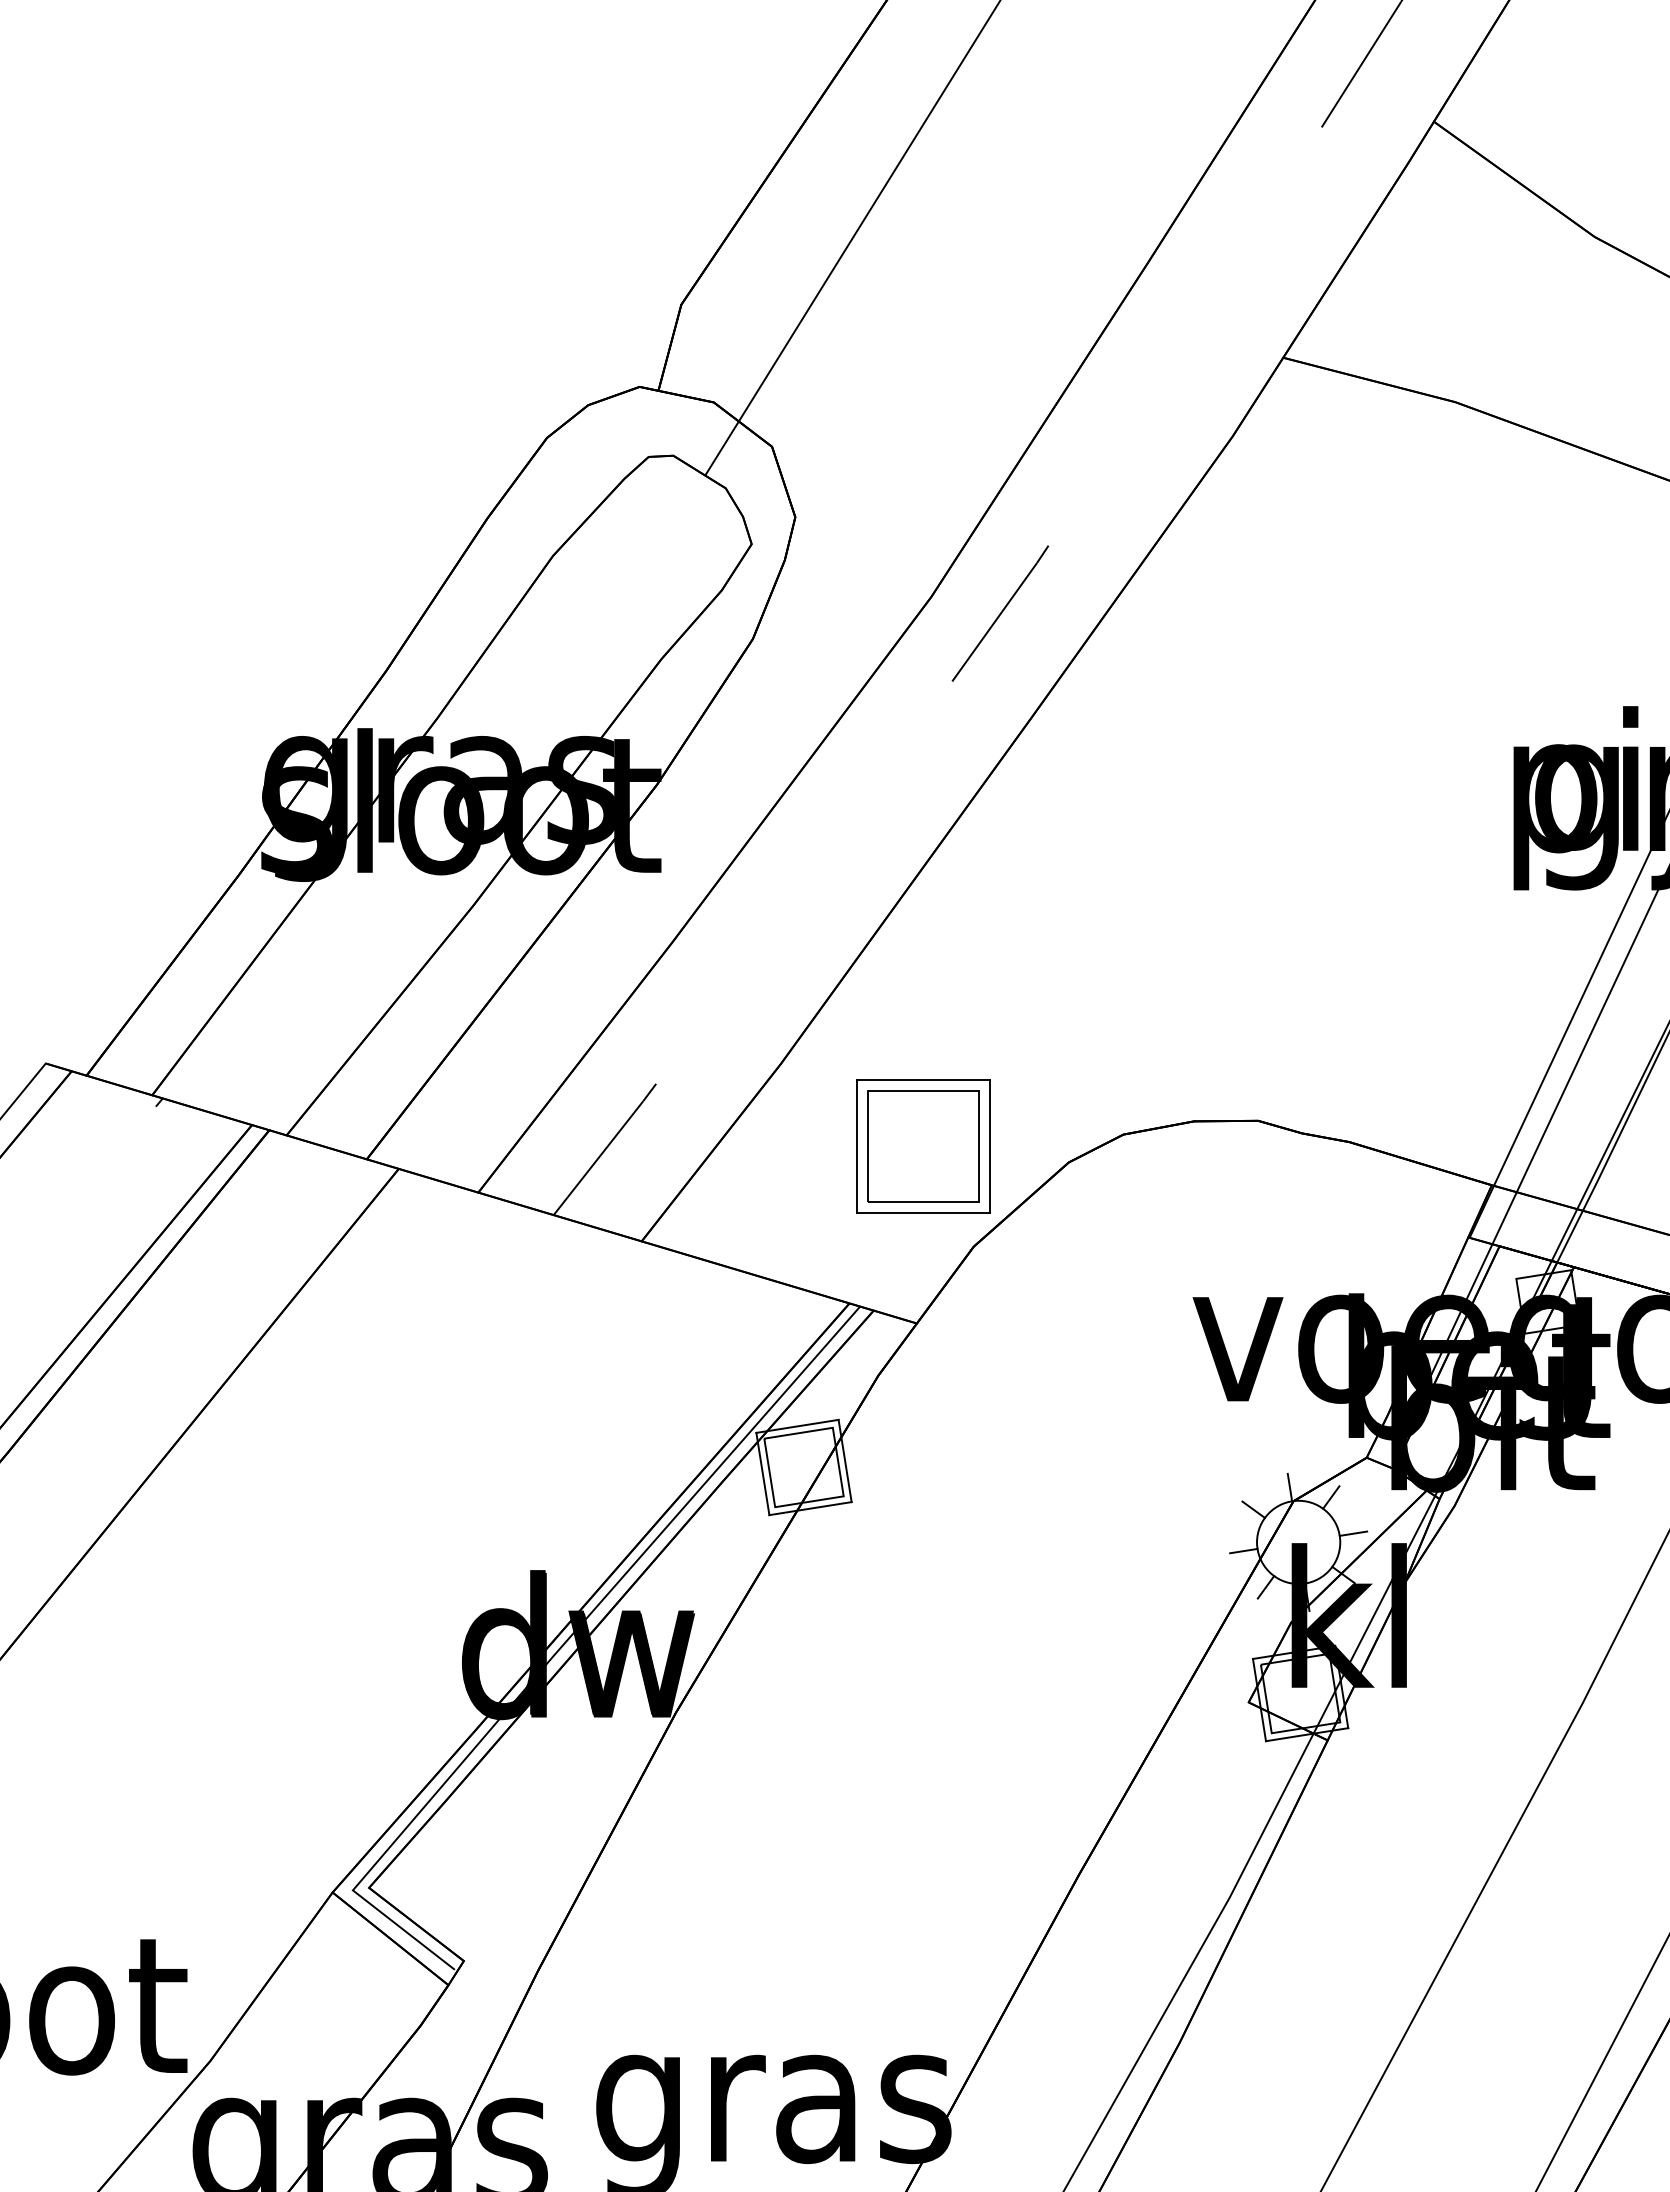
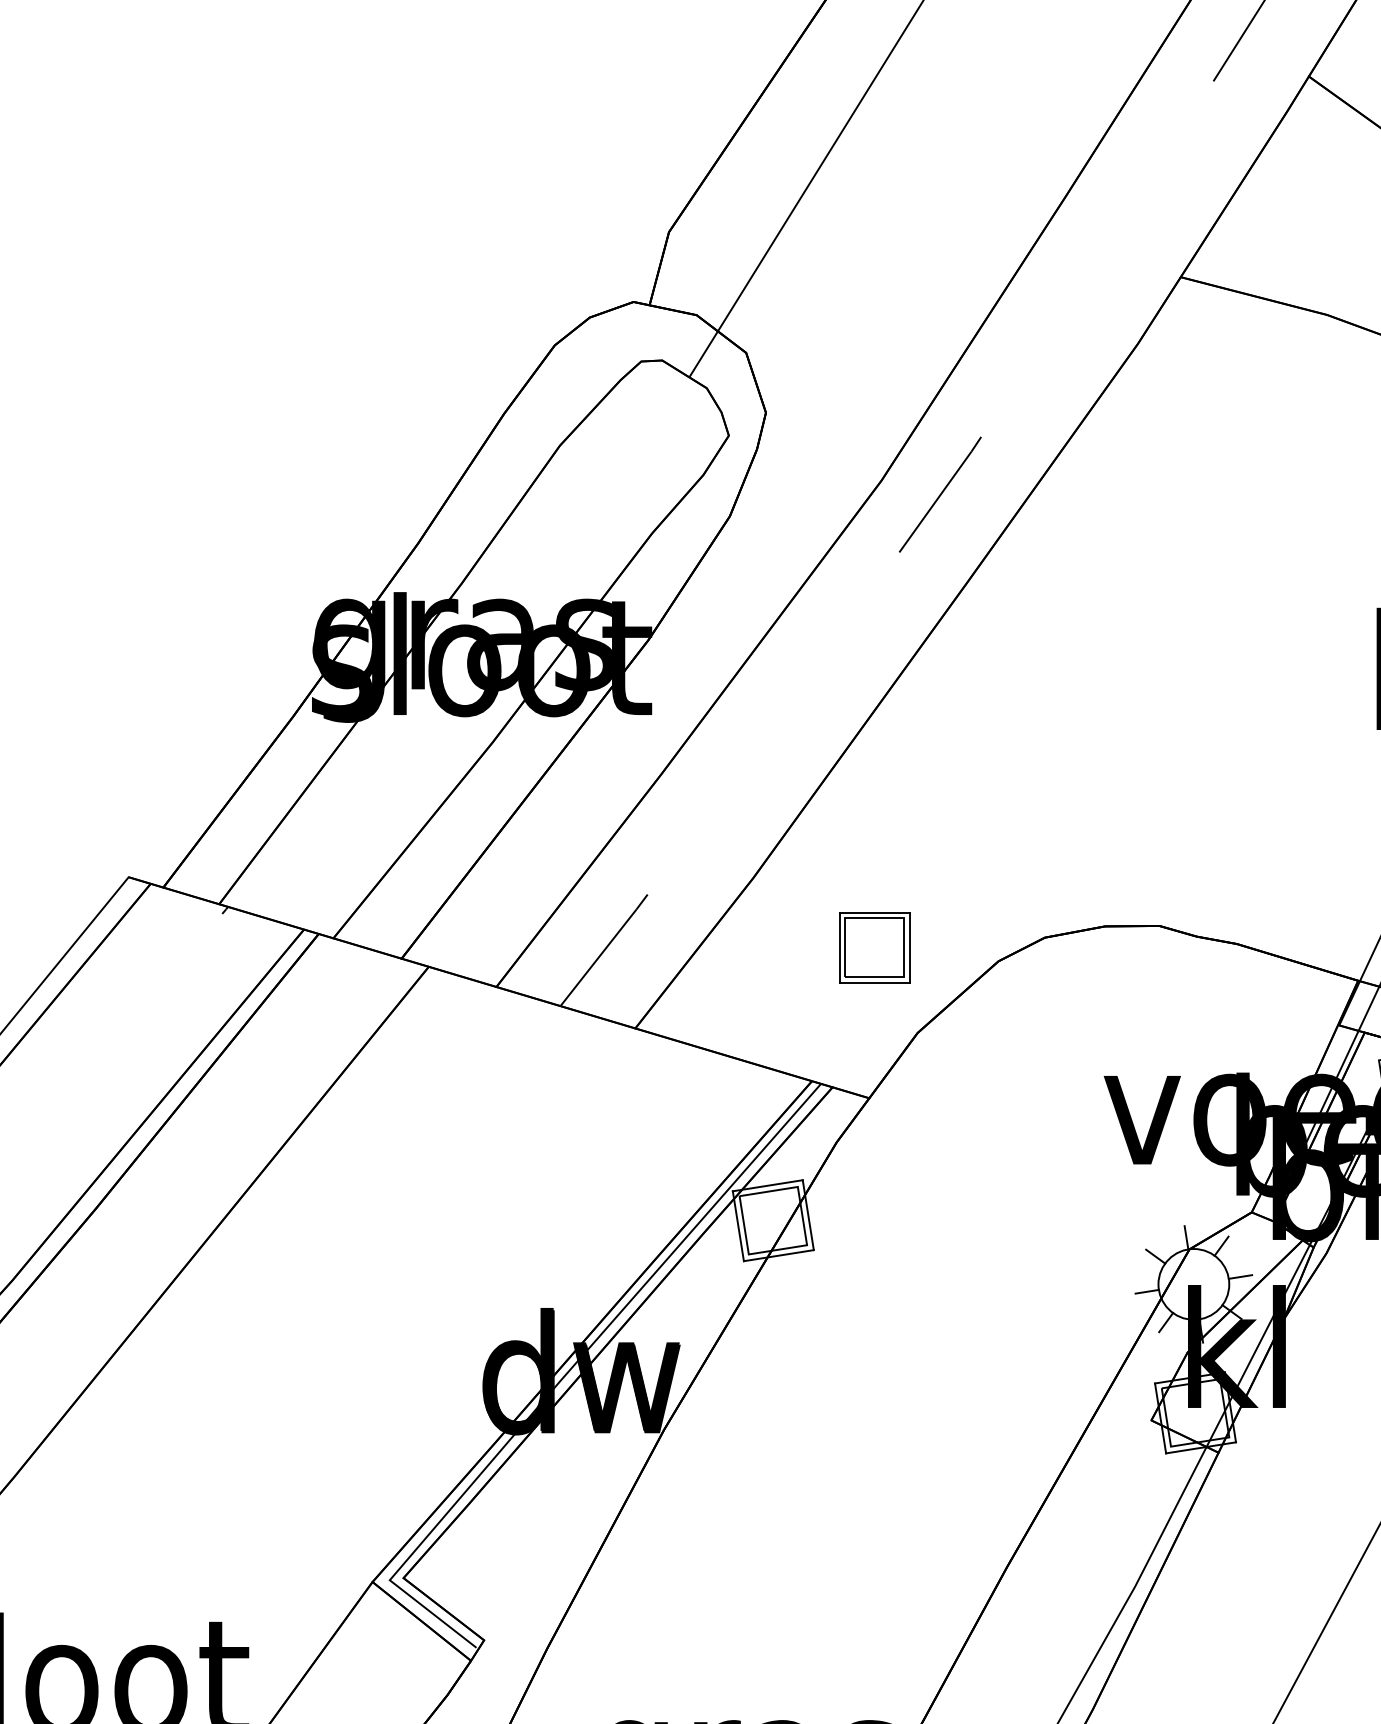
part: (923, 1146) -> (874, 947), size x0.62

